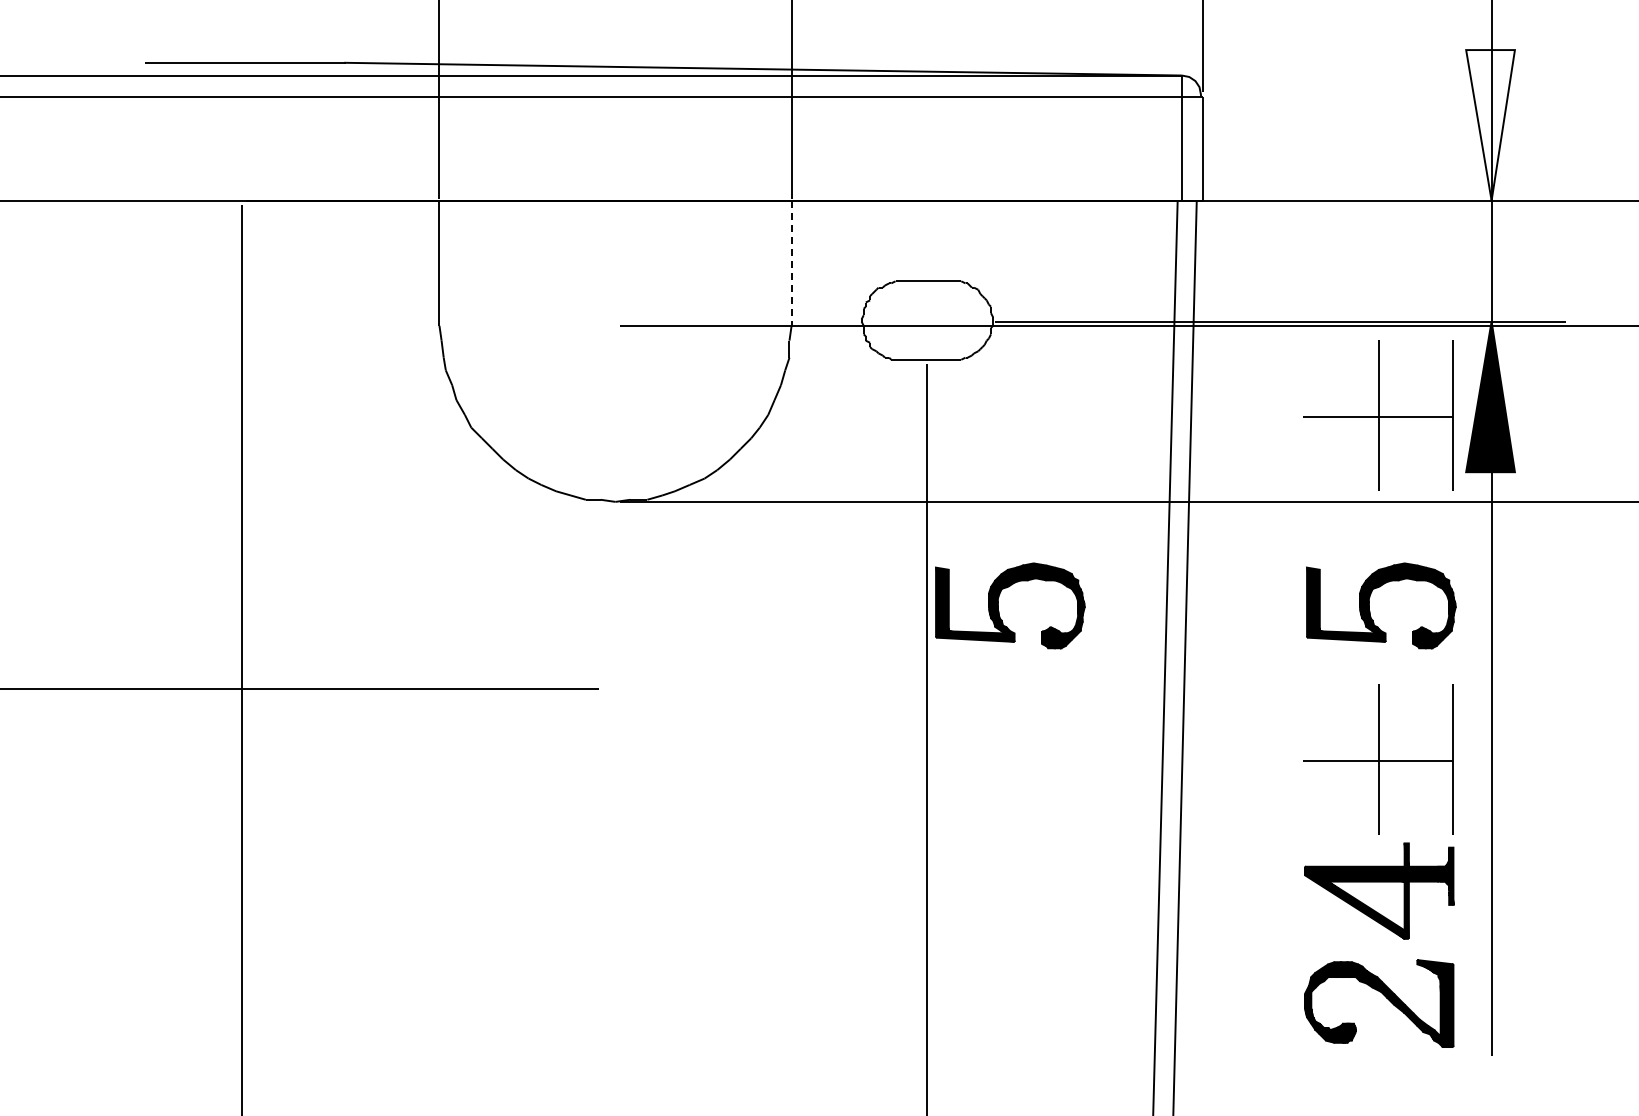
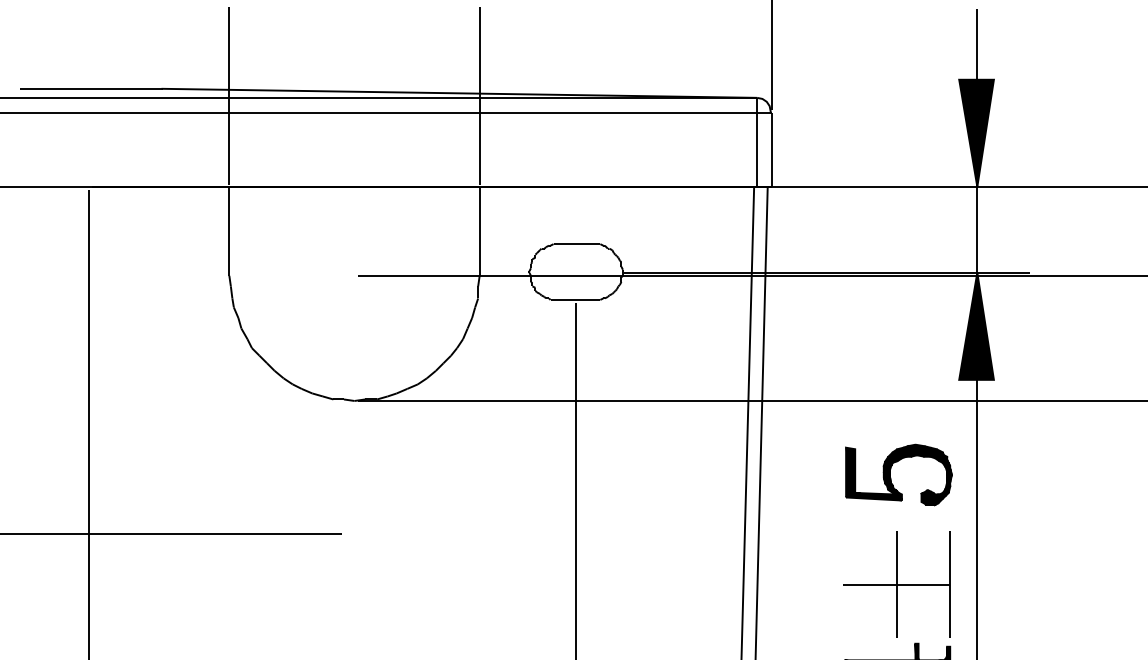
fill: (1490, 125) -> (976, 133), added
line: (791, 263) -> (479, 231), dashed -> solid
part: (1378, 415) -> (896, 339), removed
part: (998, 605) -> (626, 474), removed

